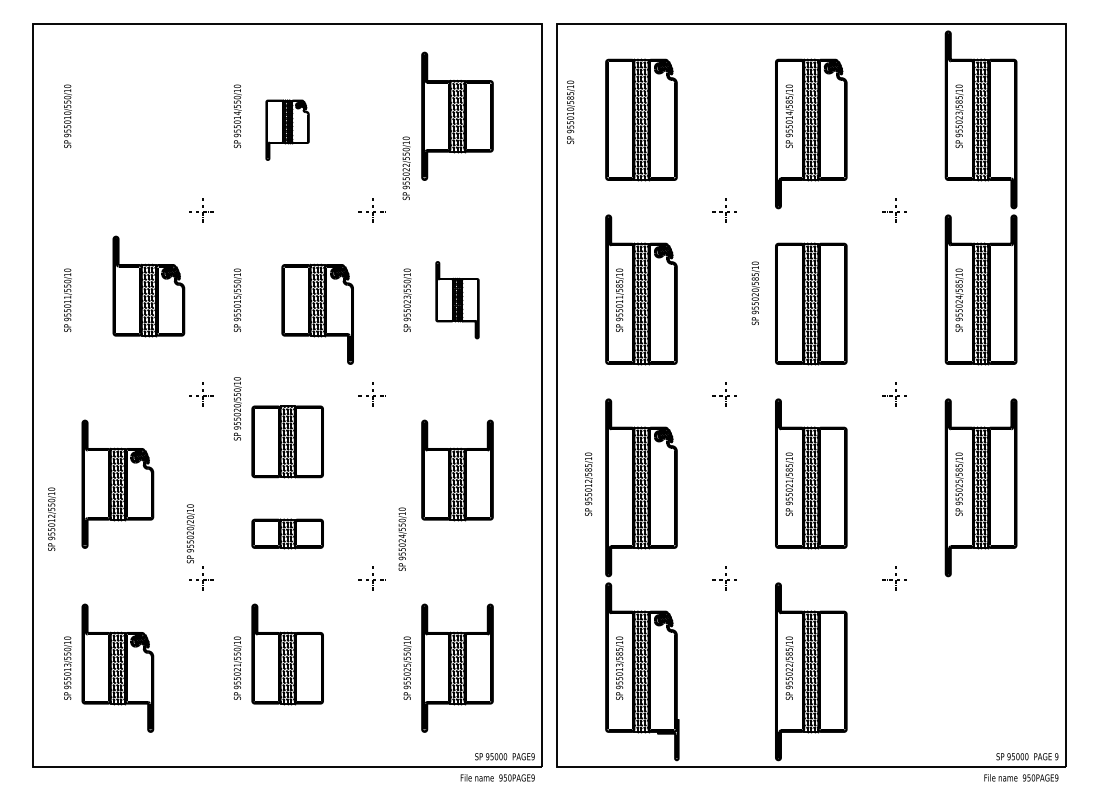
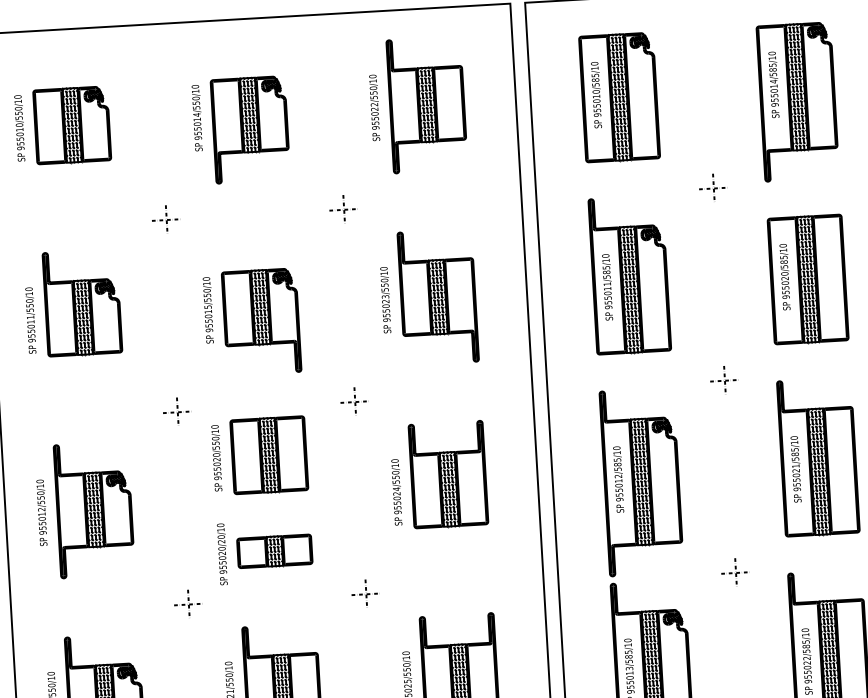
text: (570, 111) -> (596, 94), moved
part: (117, 116) -> (71, 125), added
part: (287, 129) -> (250, 128), size x1.67
text: (406, 167) -> (374, 107), moved
part: (148, 286) -> (82, 303), moved
text: (755, 292) -> (785, 276), moved
part: (457, 299) -> (438, 296), size x1.67
part: (317, 313) -> (261, 321), moved
text: (237, 408) -> (216, 457), moved
text: (588, 483) -> (618, 478), moved
text: (51, 518) -> (41, 512), moved
text: (190, 533) -> (222, 554), moved
text: (402, 538) -> (397, 491), moved

